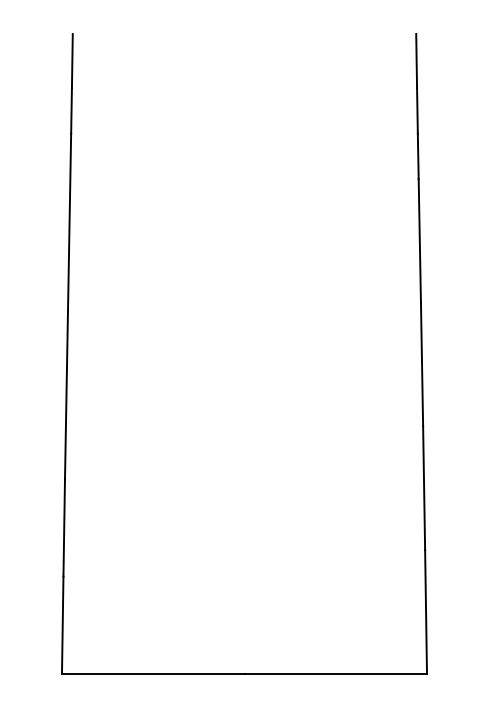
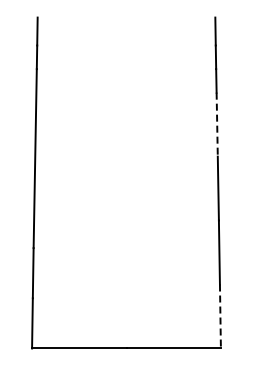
line: (420, 240) -> (217, 124), solid -> dashed
line: (426, 611) -> (220, 316), solid -> dashed

